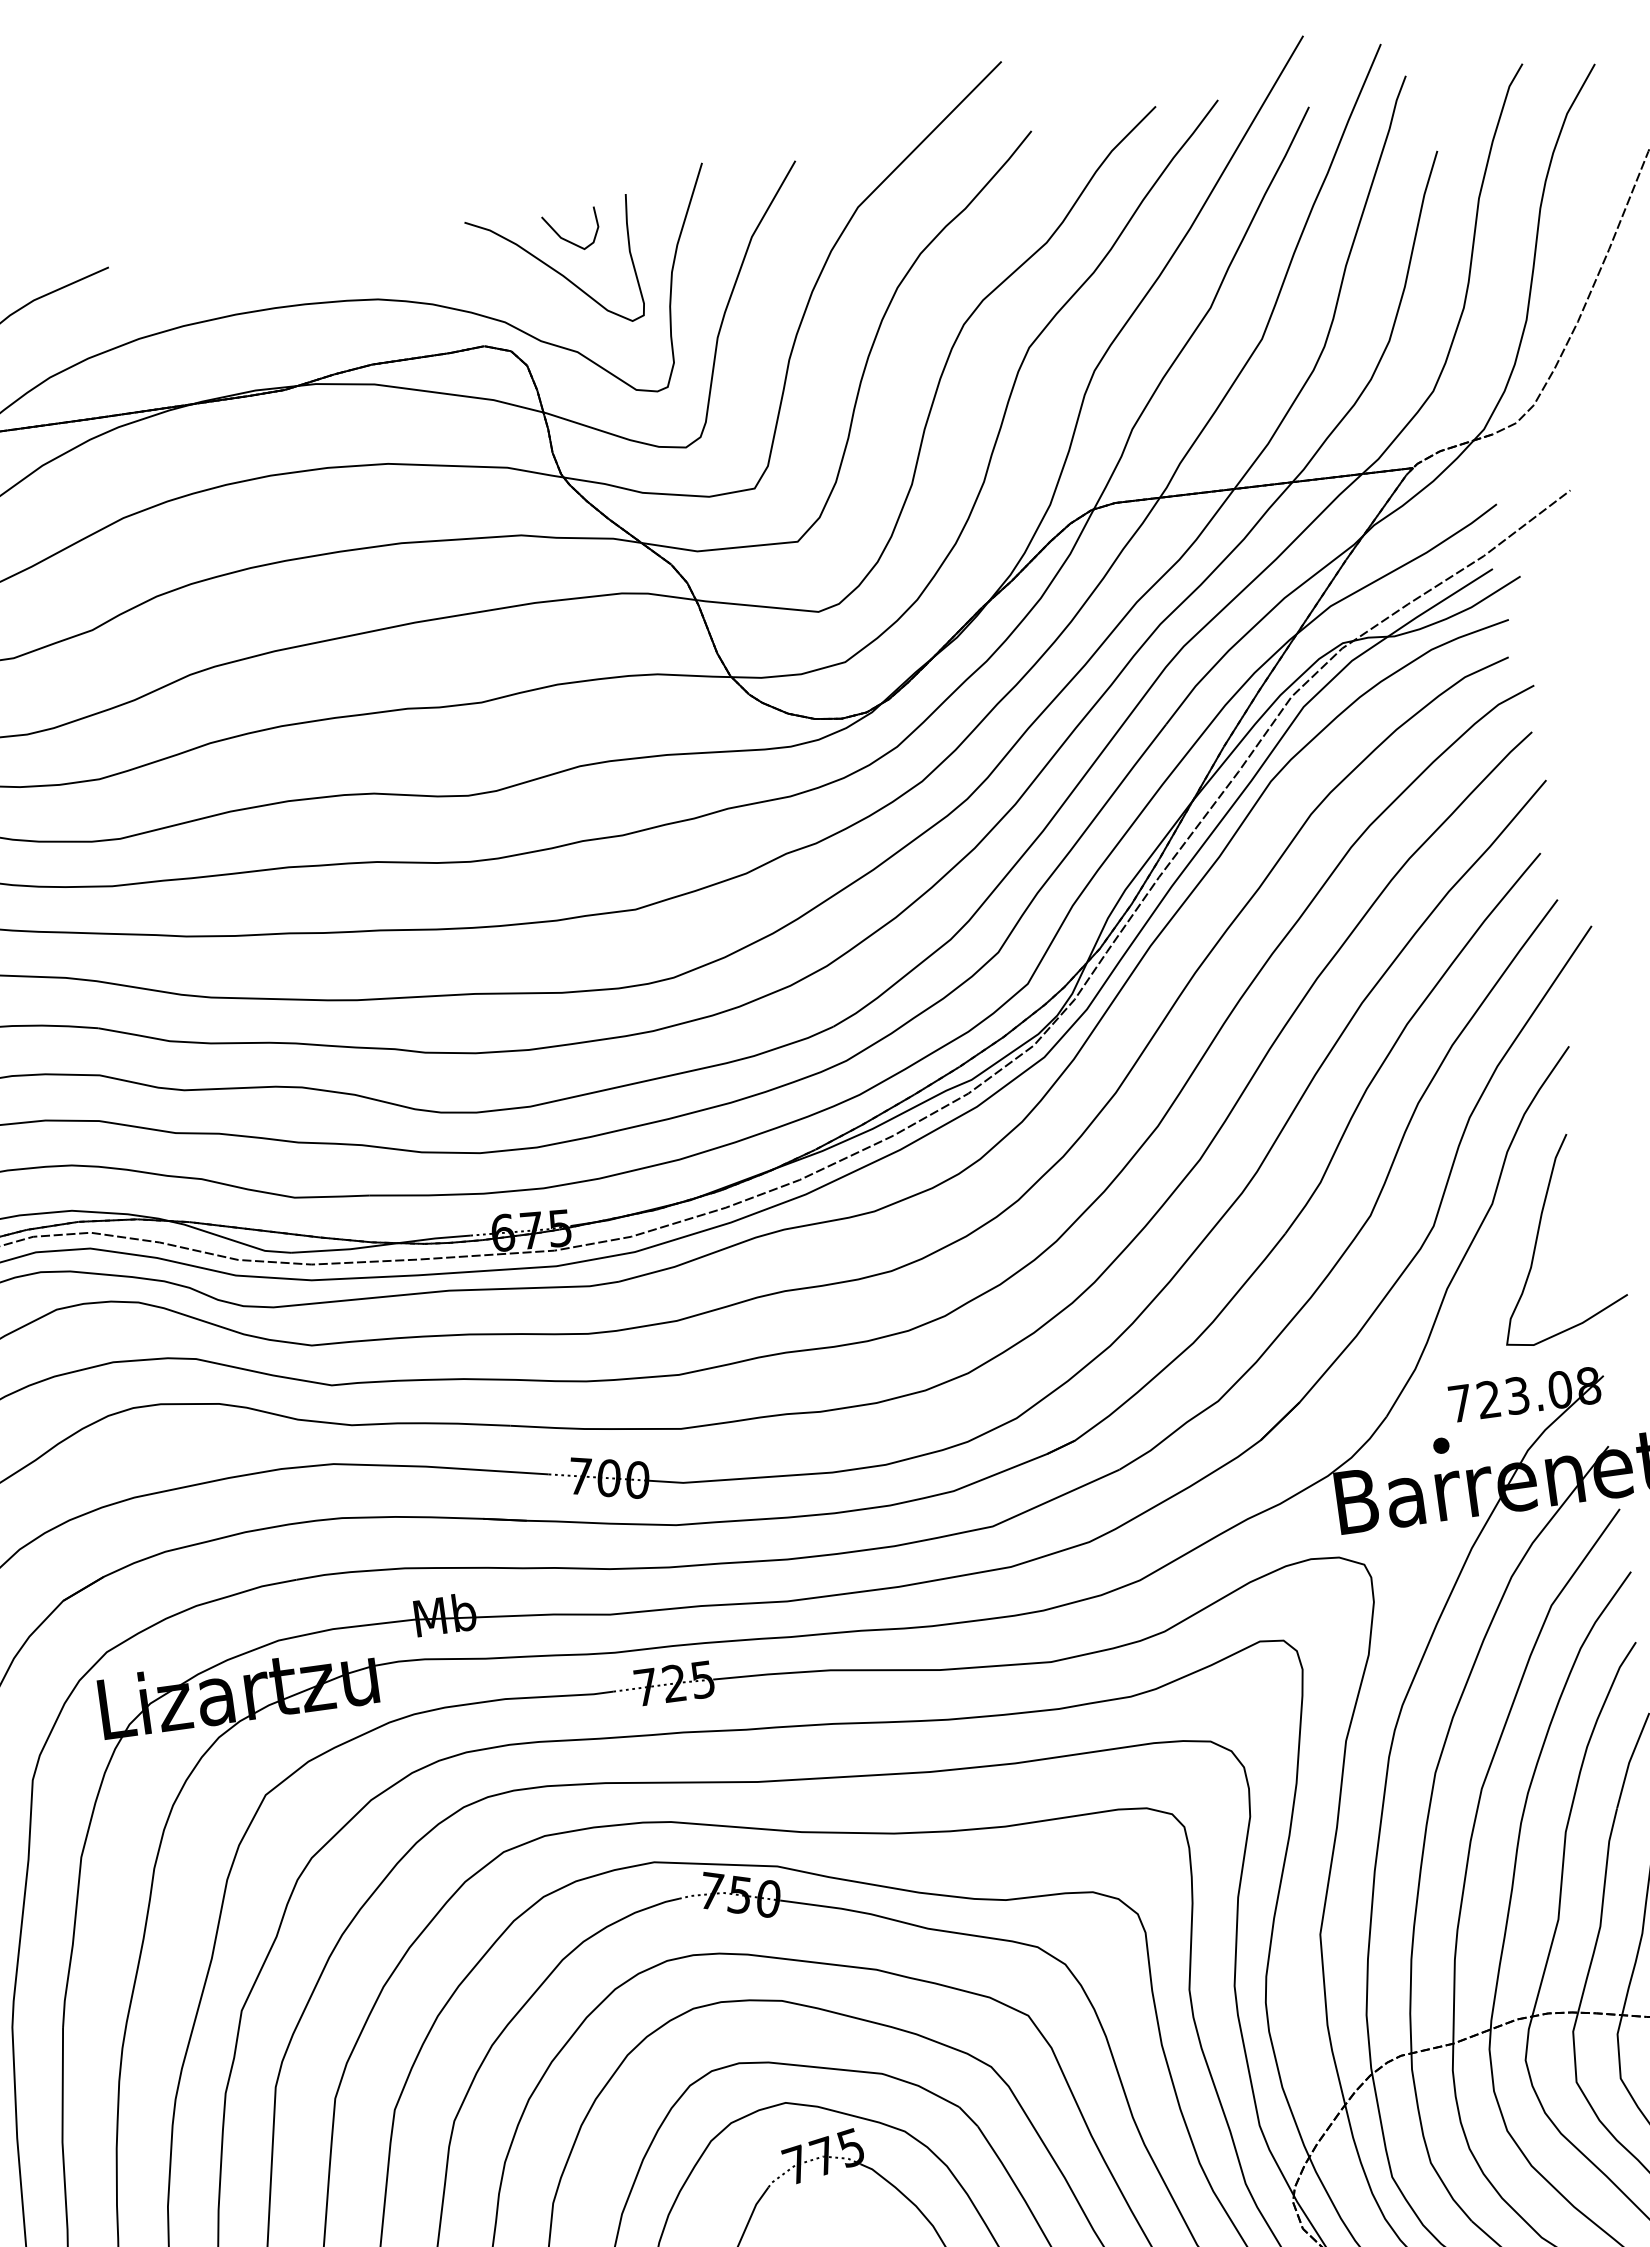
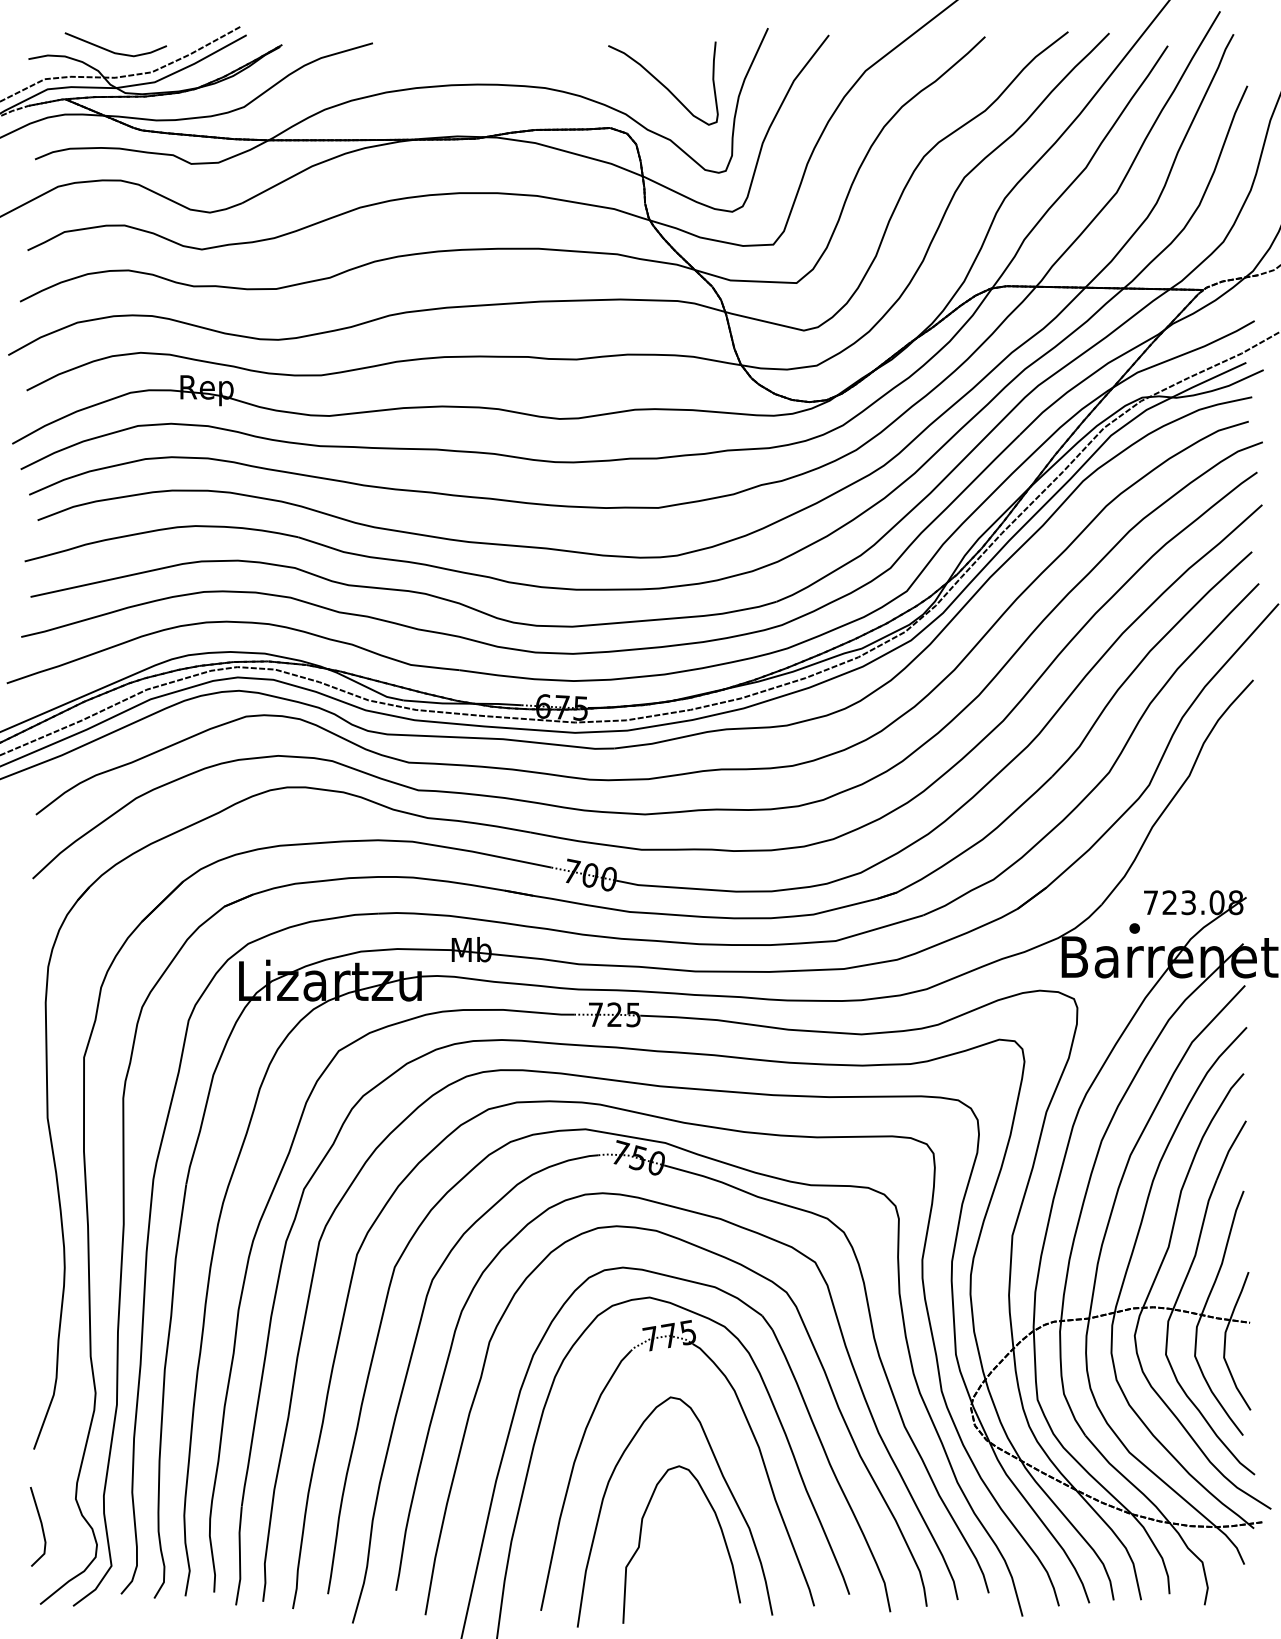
curve: (566, 238) -> (673, 65), removed
curve: (1539, 1233) -> (1217, 799), removed

